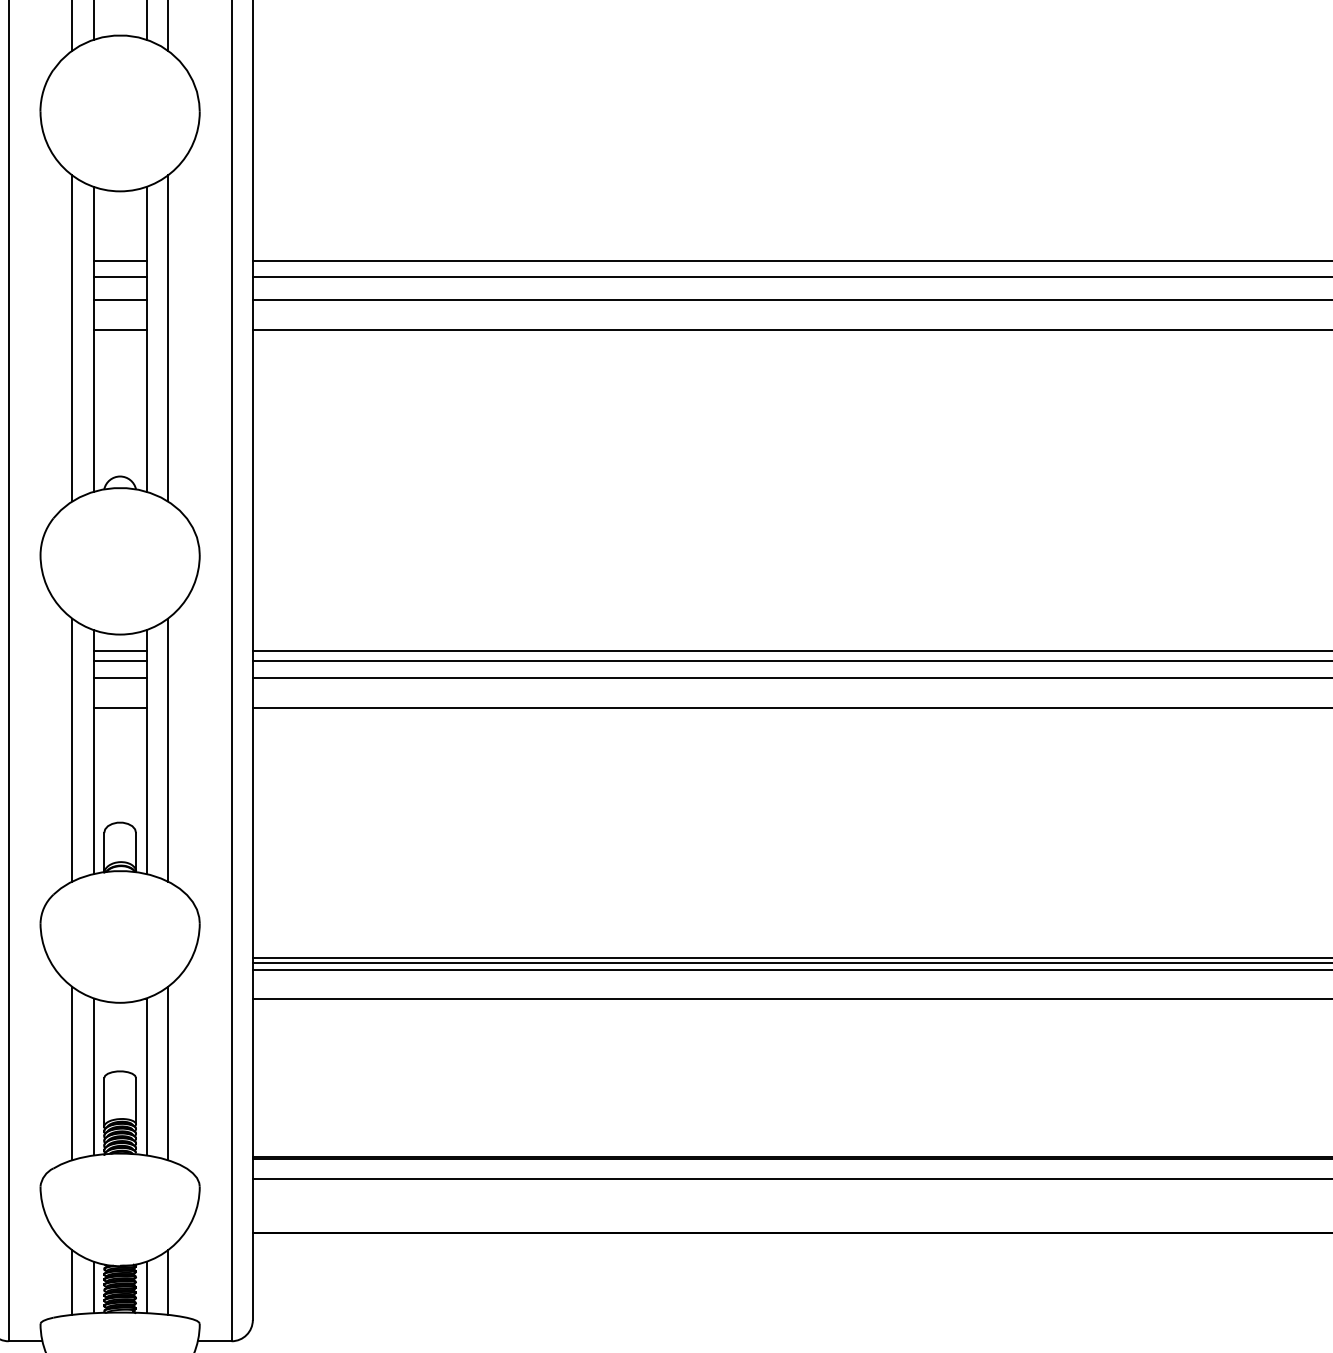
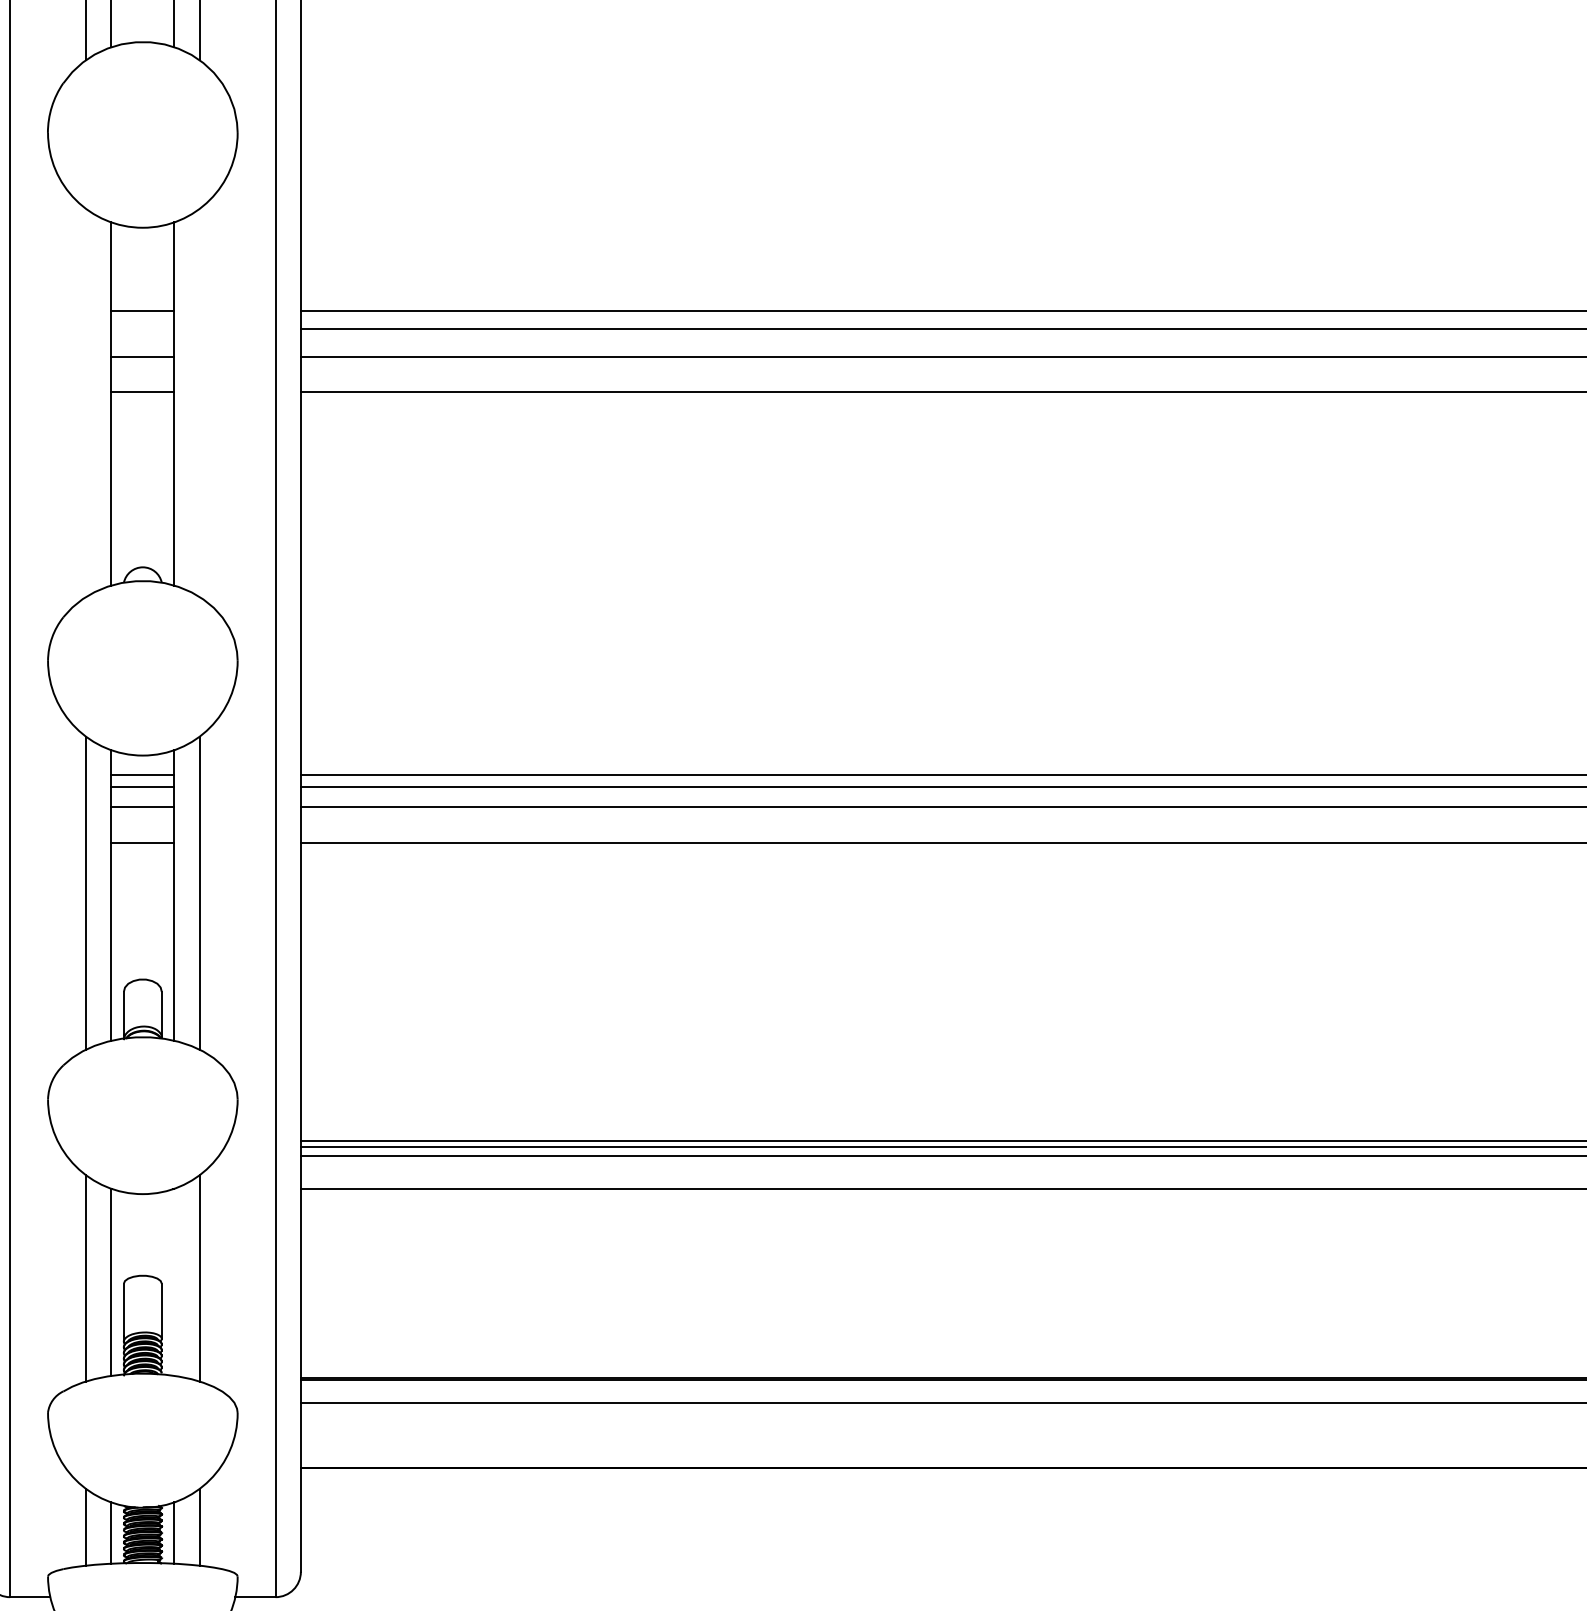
line: (119, 276) -> (142, 329), removed
line: (71, 338) -> (85, 402), removed
line: (167, 338) -> (199, 402), removed
line: (146, 1077) -> (174, 1282), removed

